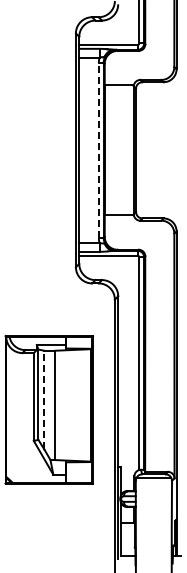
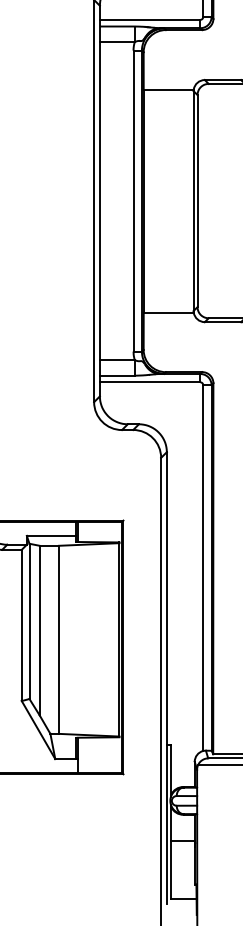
line: (98, 149) -> (132, 199), dashed -> solid
line: (44, 399) -> (40, 629), dashed -> solid

